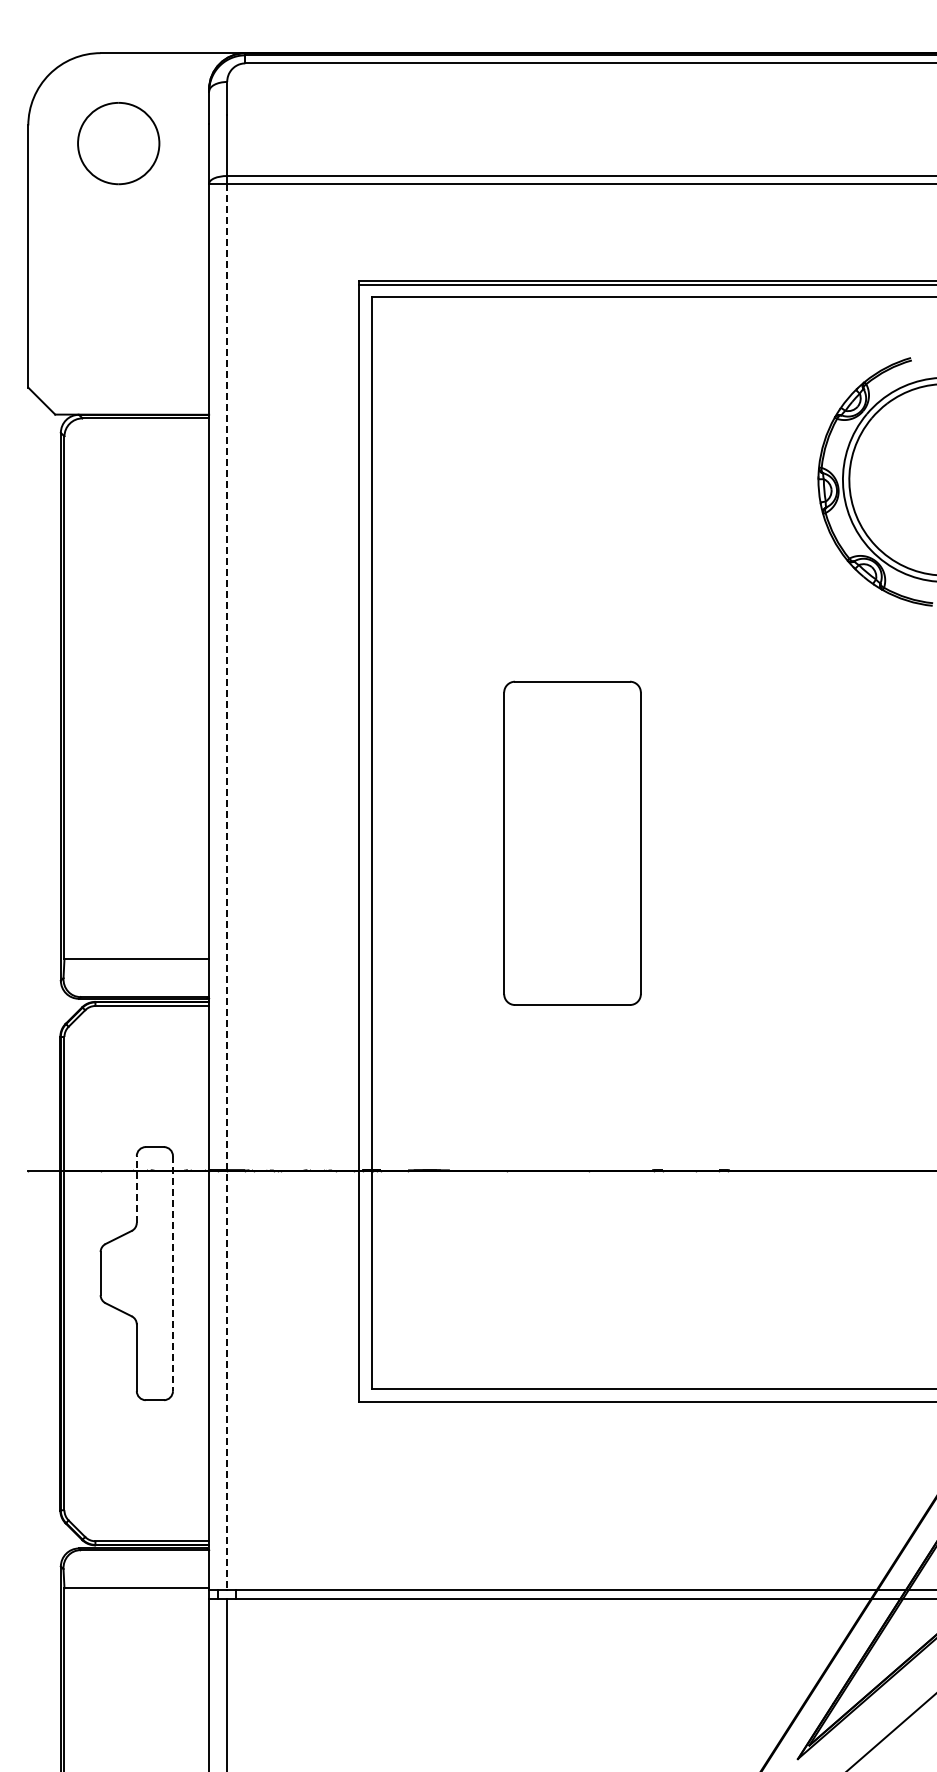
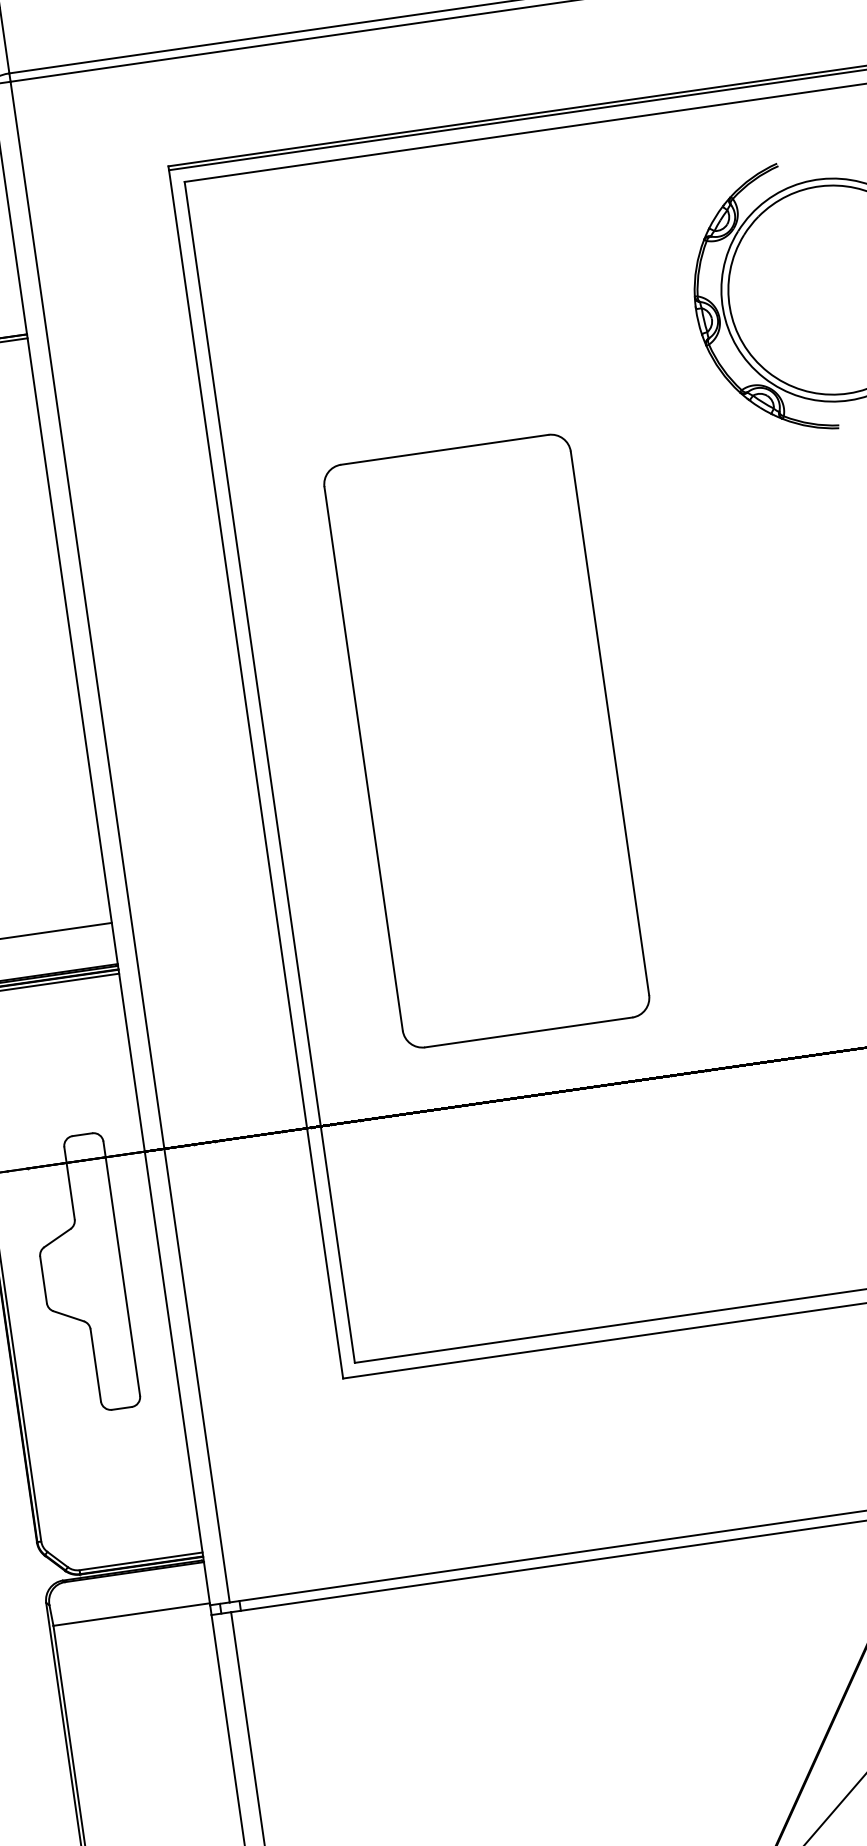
part: (572, 843) -> (486, 741), size x1.67
line: (227, 887) -> (120, 842), dashed -> solid
line: (136, 1188) -> (69, 1182), dashed -> solid
line: (172, 1273) -> (121, 1268), dashed -> solid

